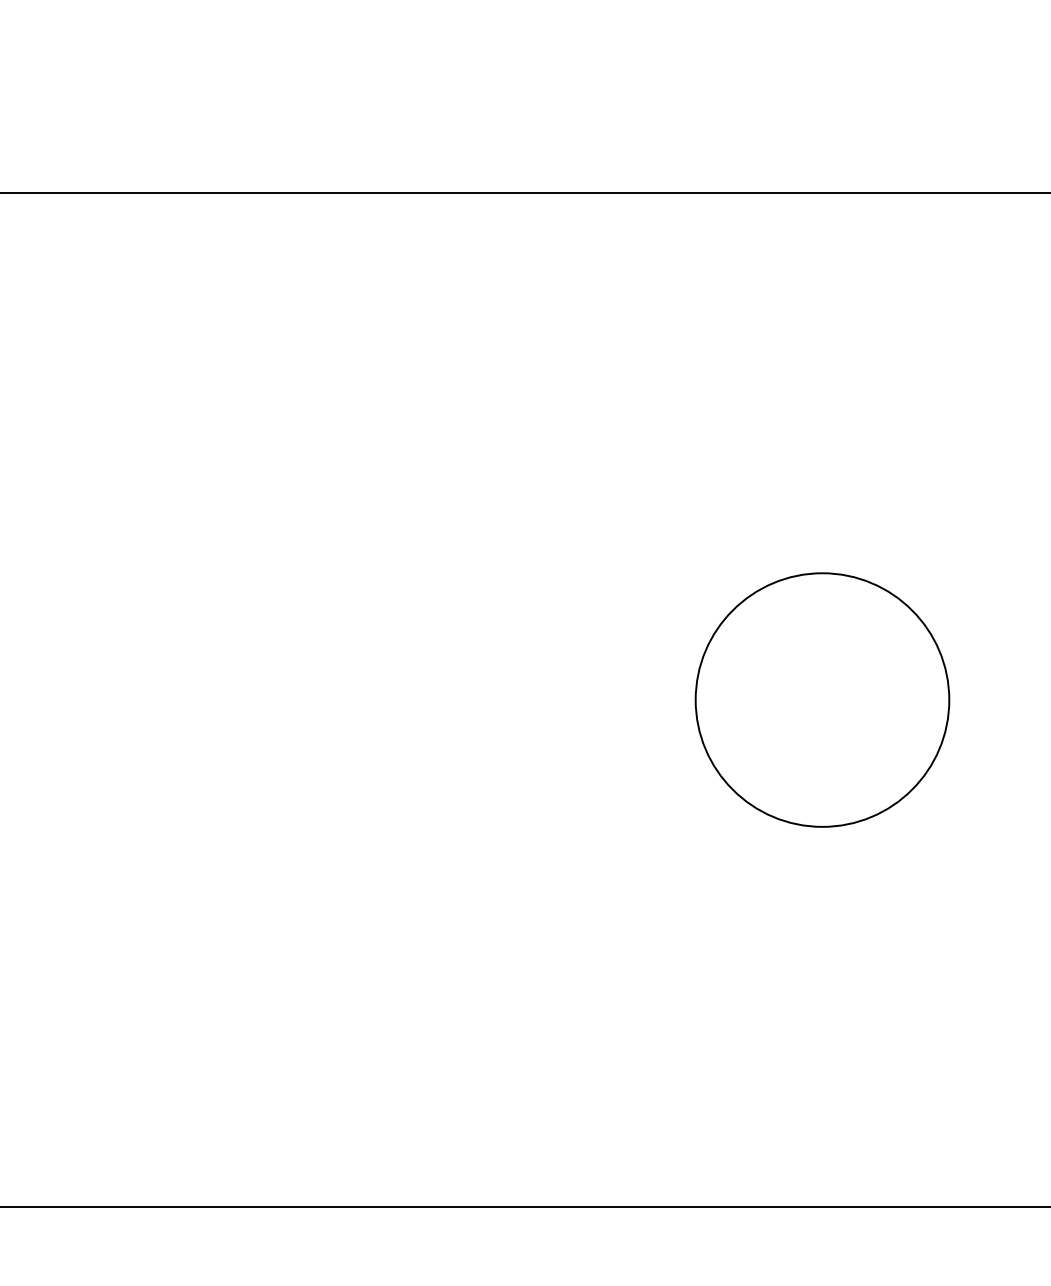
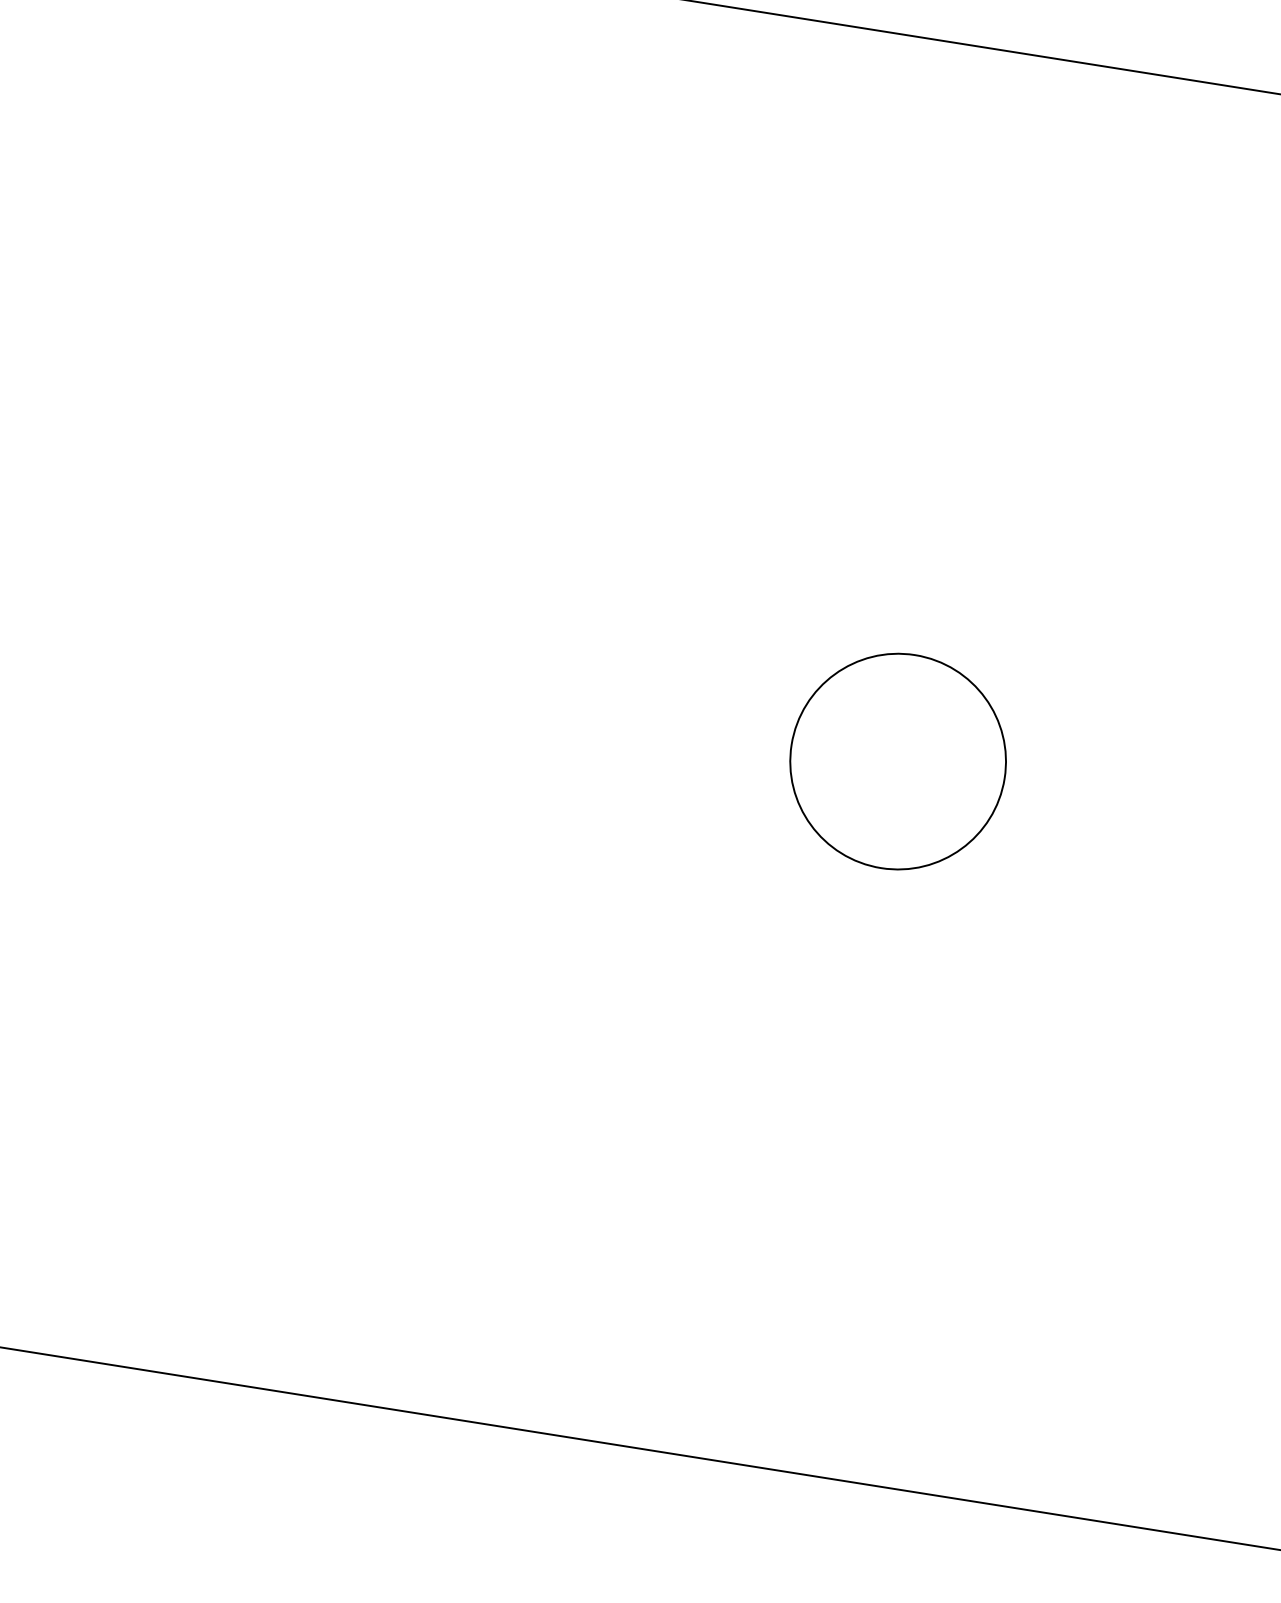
circle: (822, 699) -> (898, 760), size x0.6

